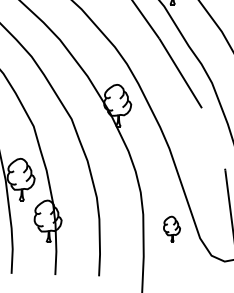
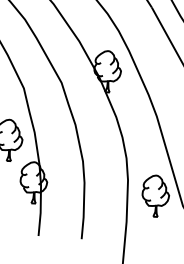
part: (171, 228) -> (155, 195), size x1.67

